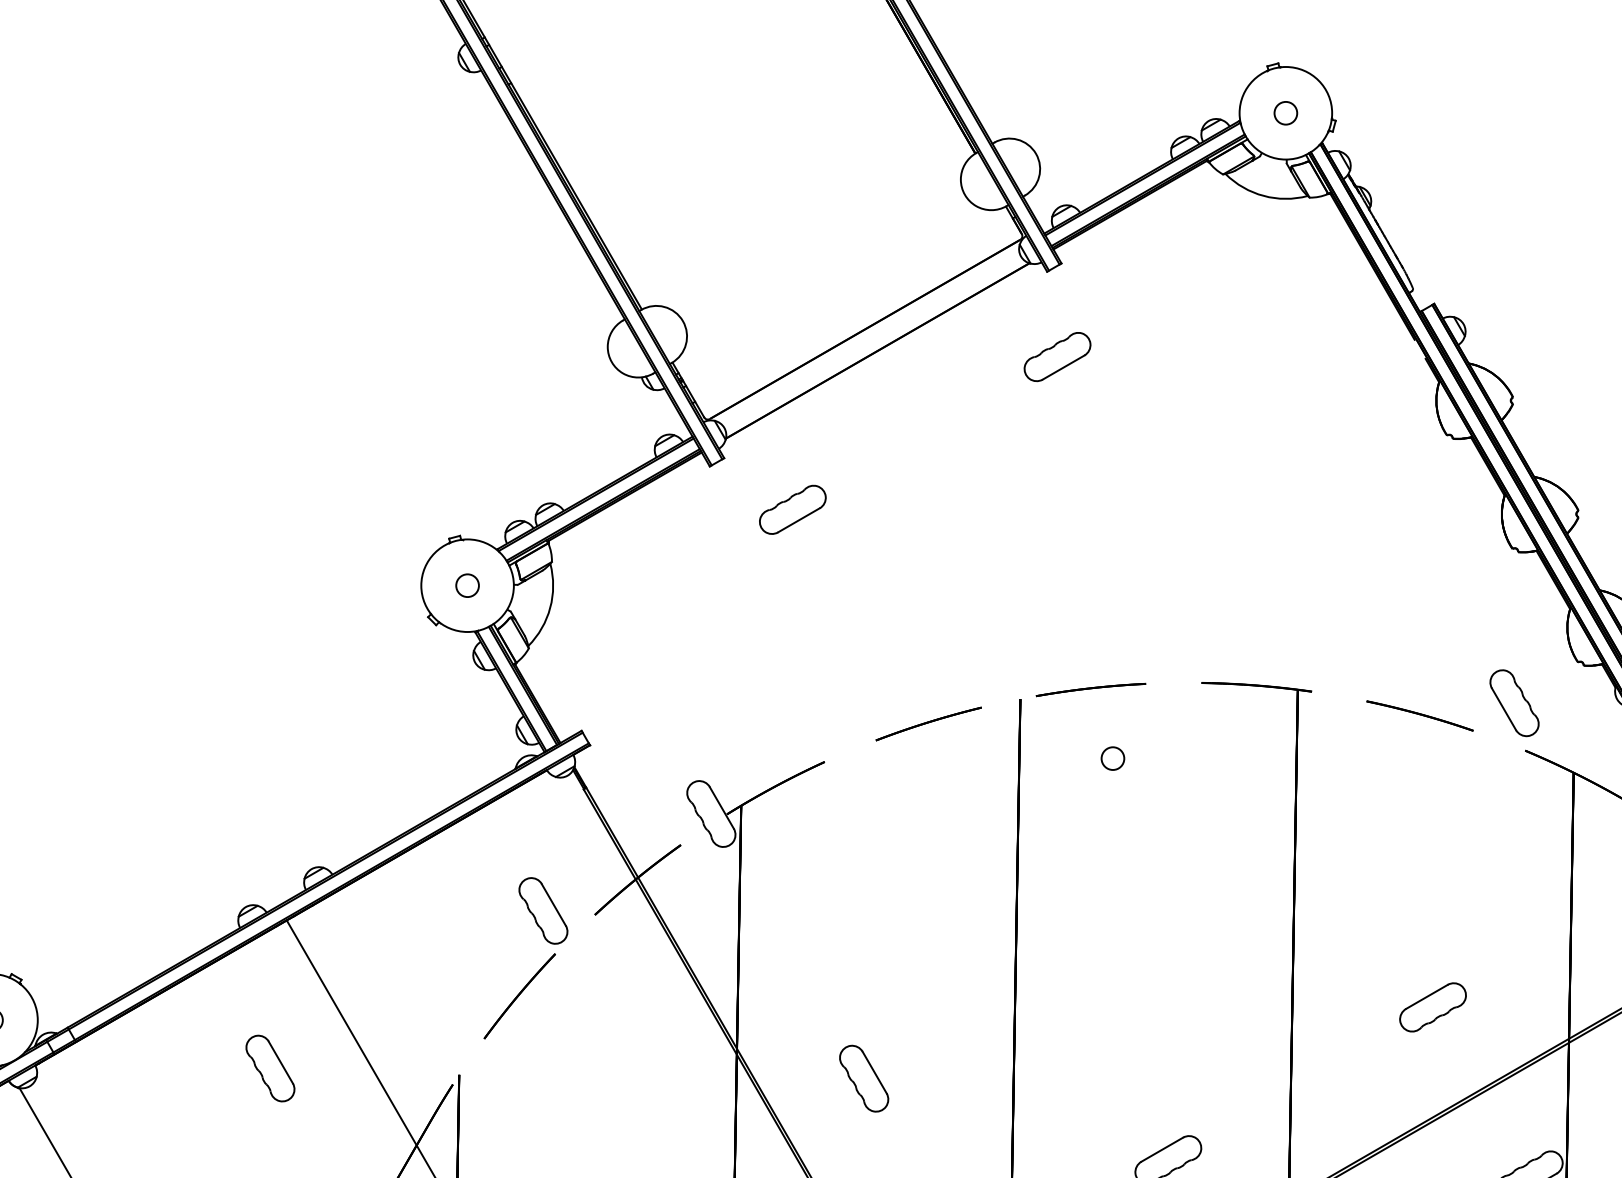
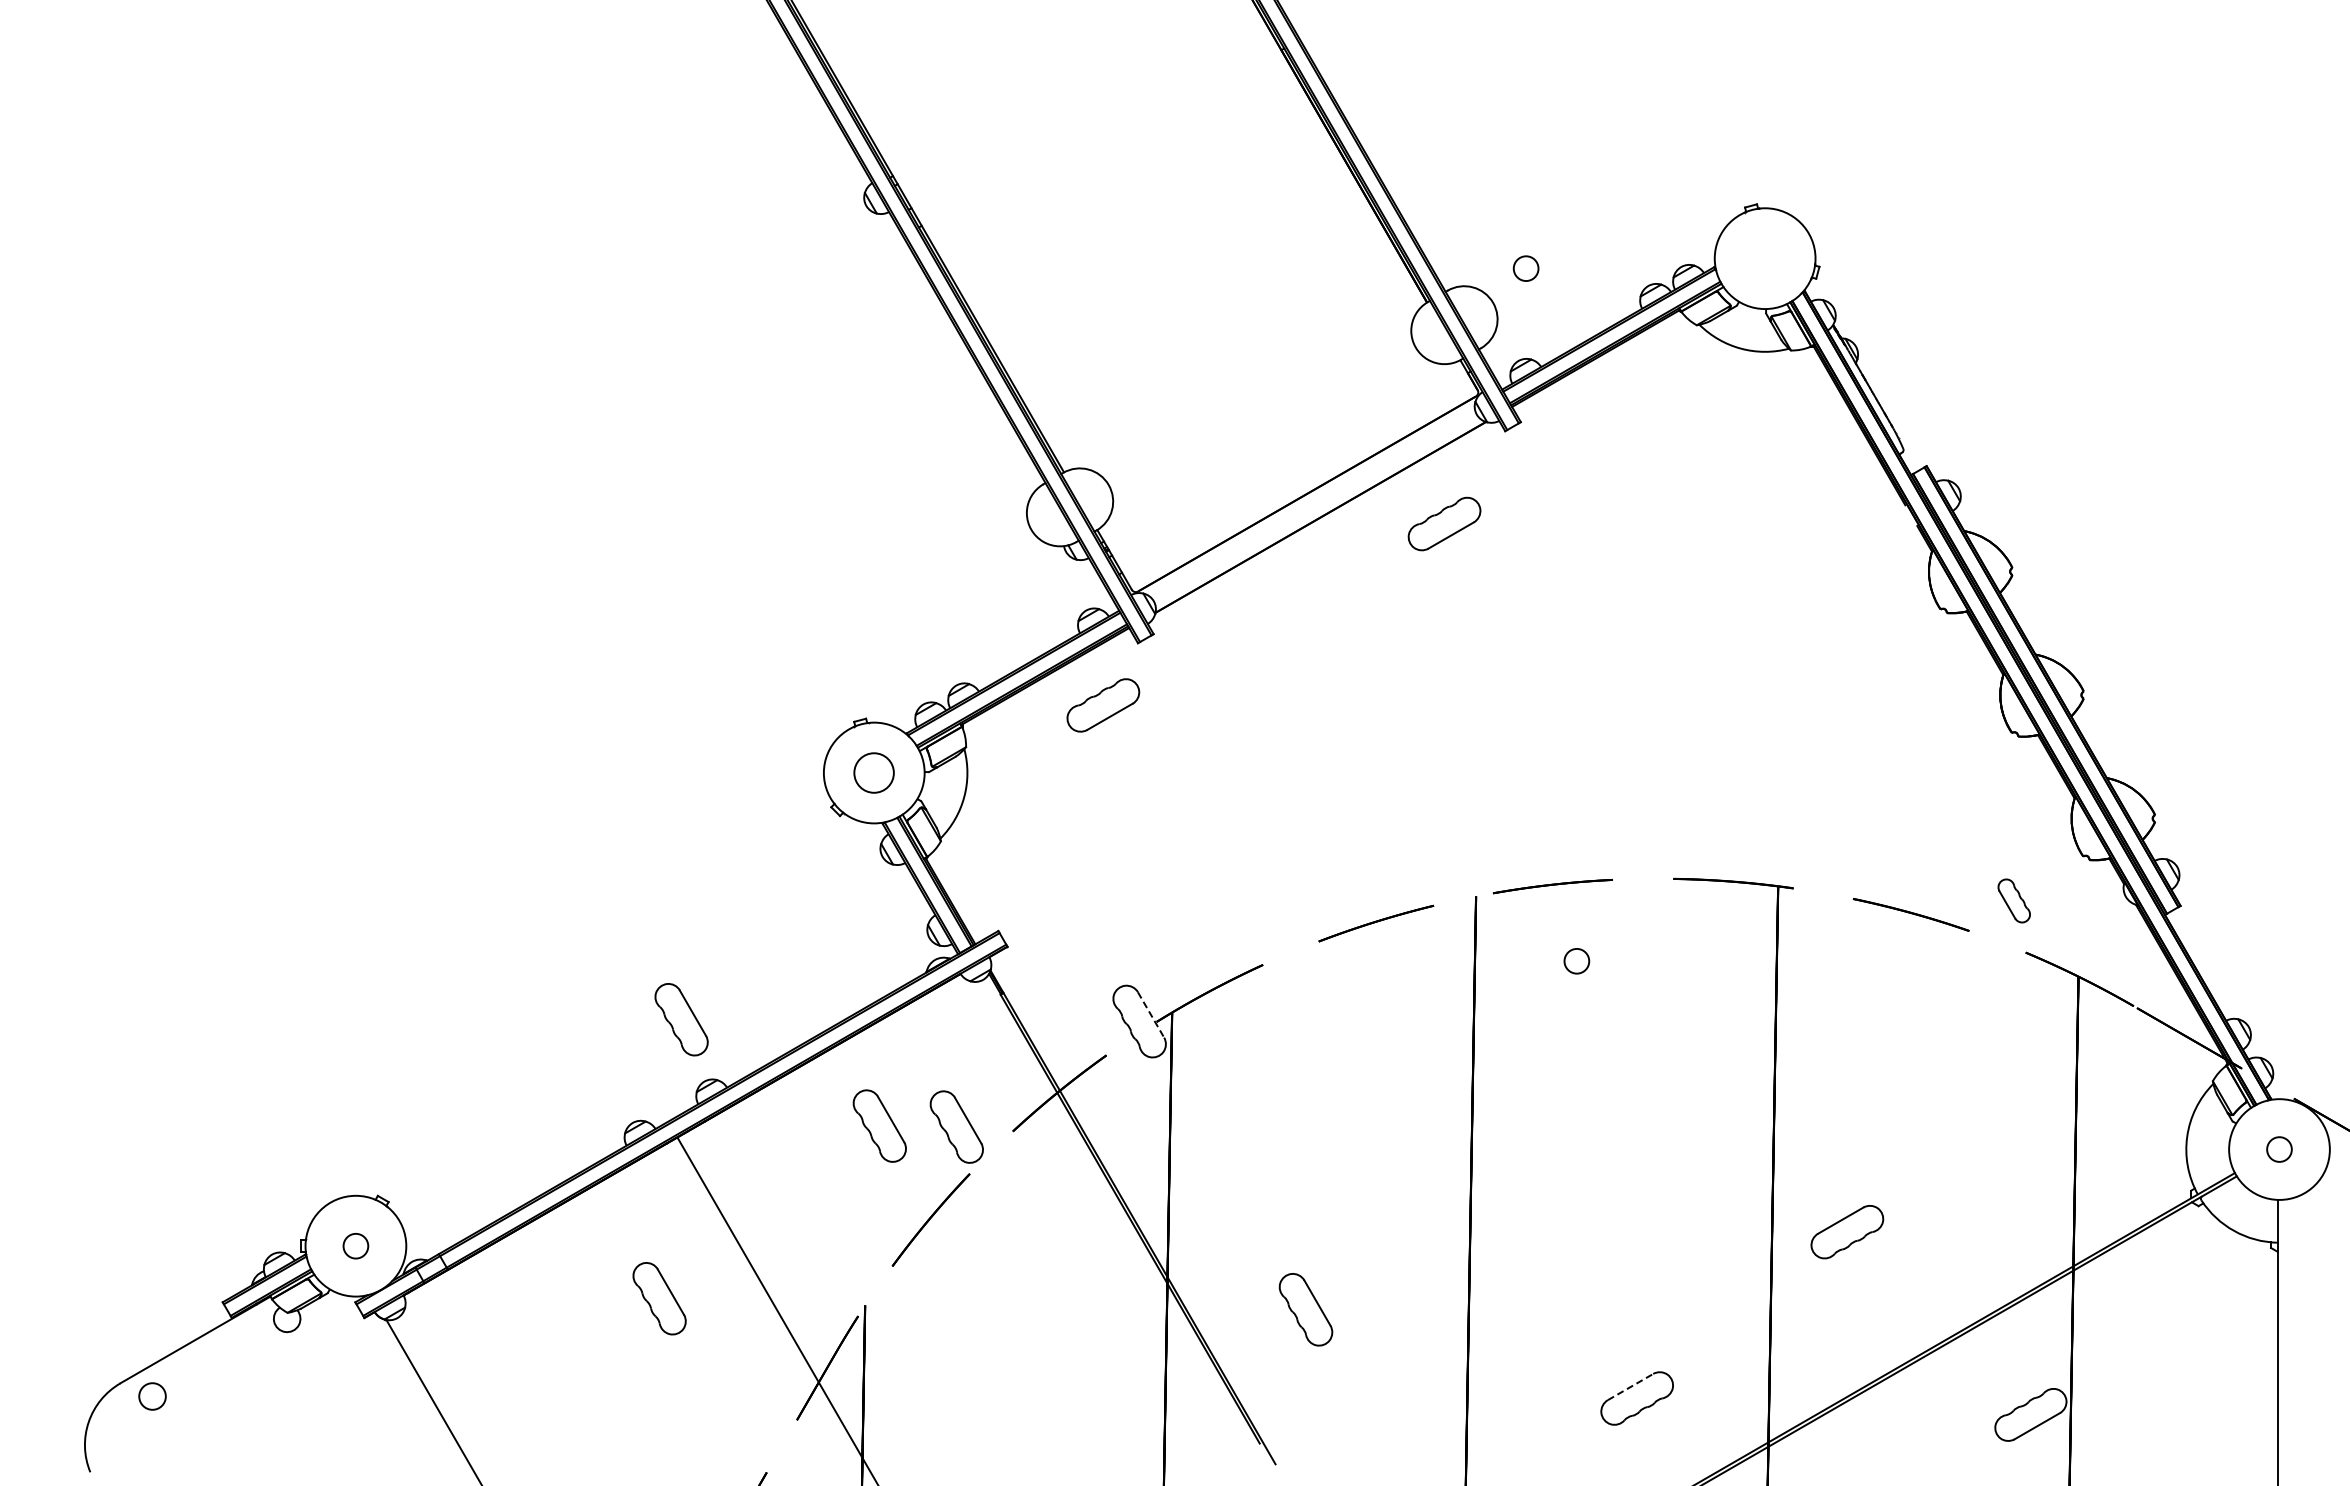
circle: (1285, 113) -> (1525, 268), moved
part: (1057, 356) -> (1444, 523), moved
part: (792, 509) -> (1103, 705), moved
circle: (467, 585) -> (874, 772), size x1.6
part: (1514, 702) -> (2014, 900), size x0.6
line: (722, 808) -> (1151, 1015), solid -> dashed
part: (290, 812) -> (681, 1019), added
part: (472, 909) -> (879, 1125), added
part: (1433, 1007) -> (1847, 1232), moved
line: (1163, 1149) -> (1631, 1386), solid -> dashed

